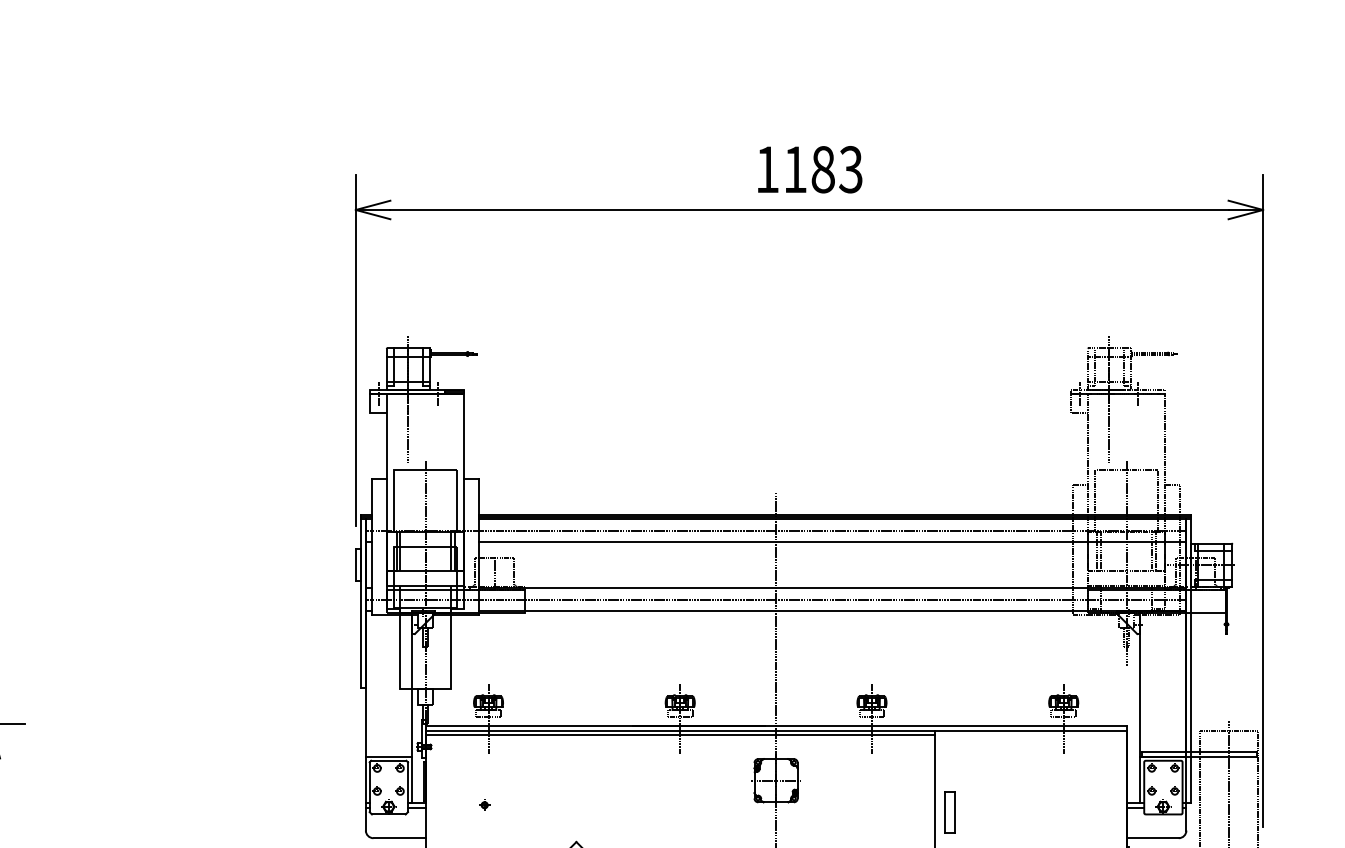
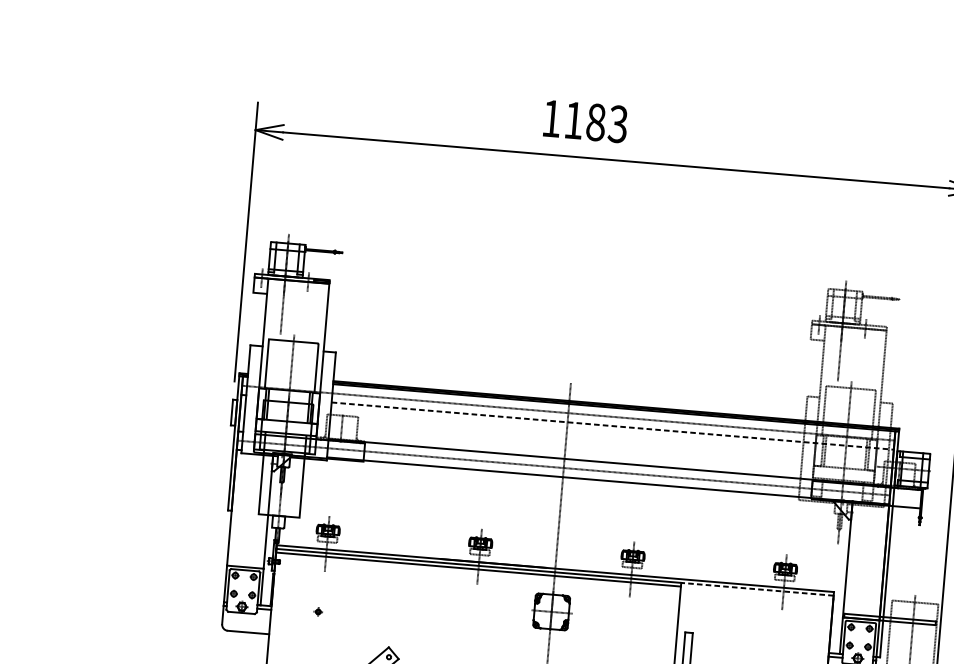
text: (810, 169) -> (585, 121), moved
line: (832, 542) -> (612, 426), solid -> dashed
line: (1030, 730) -> (757, 589), solid -> dashed

